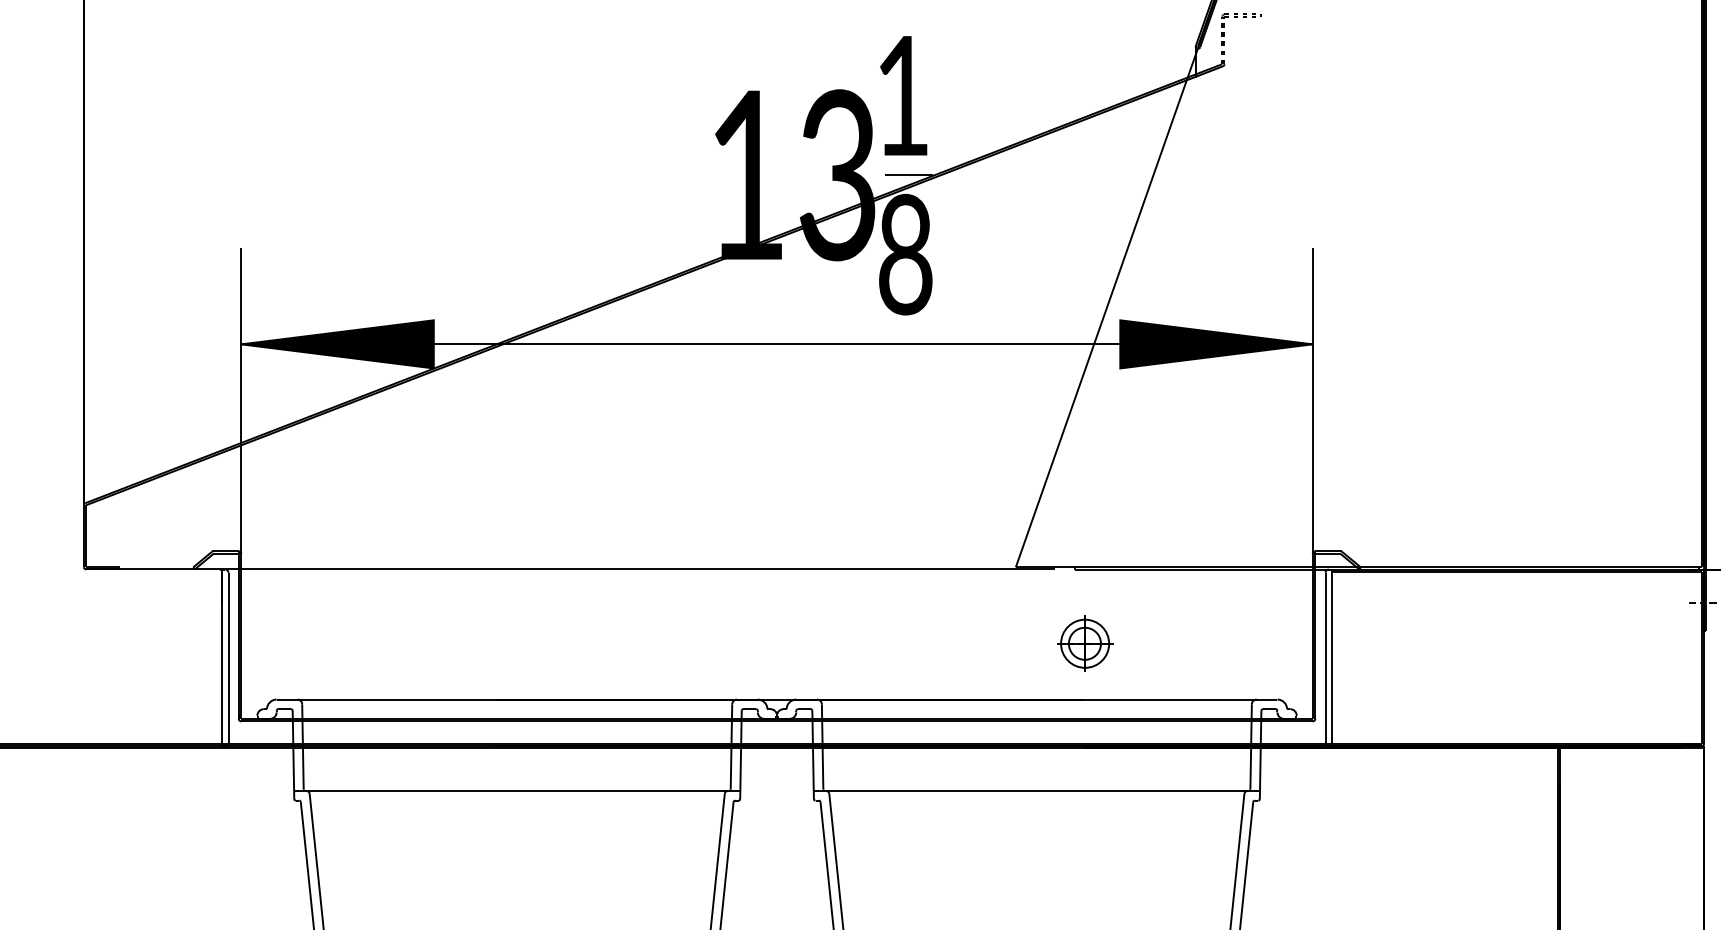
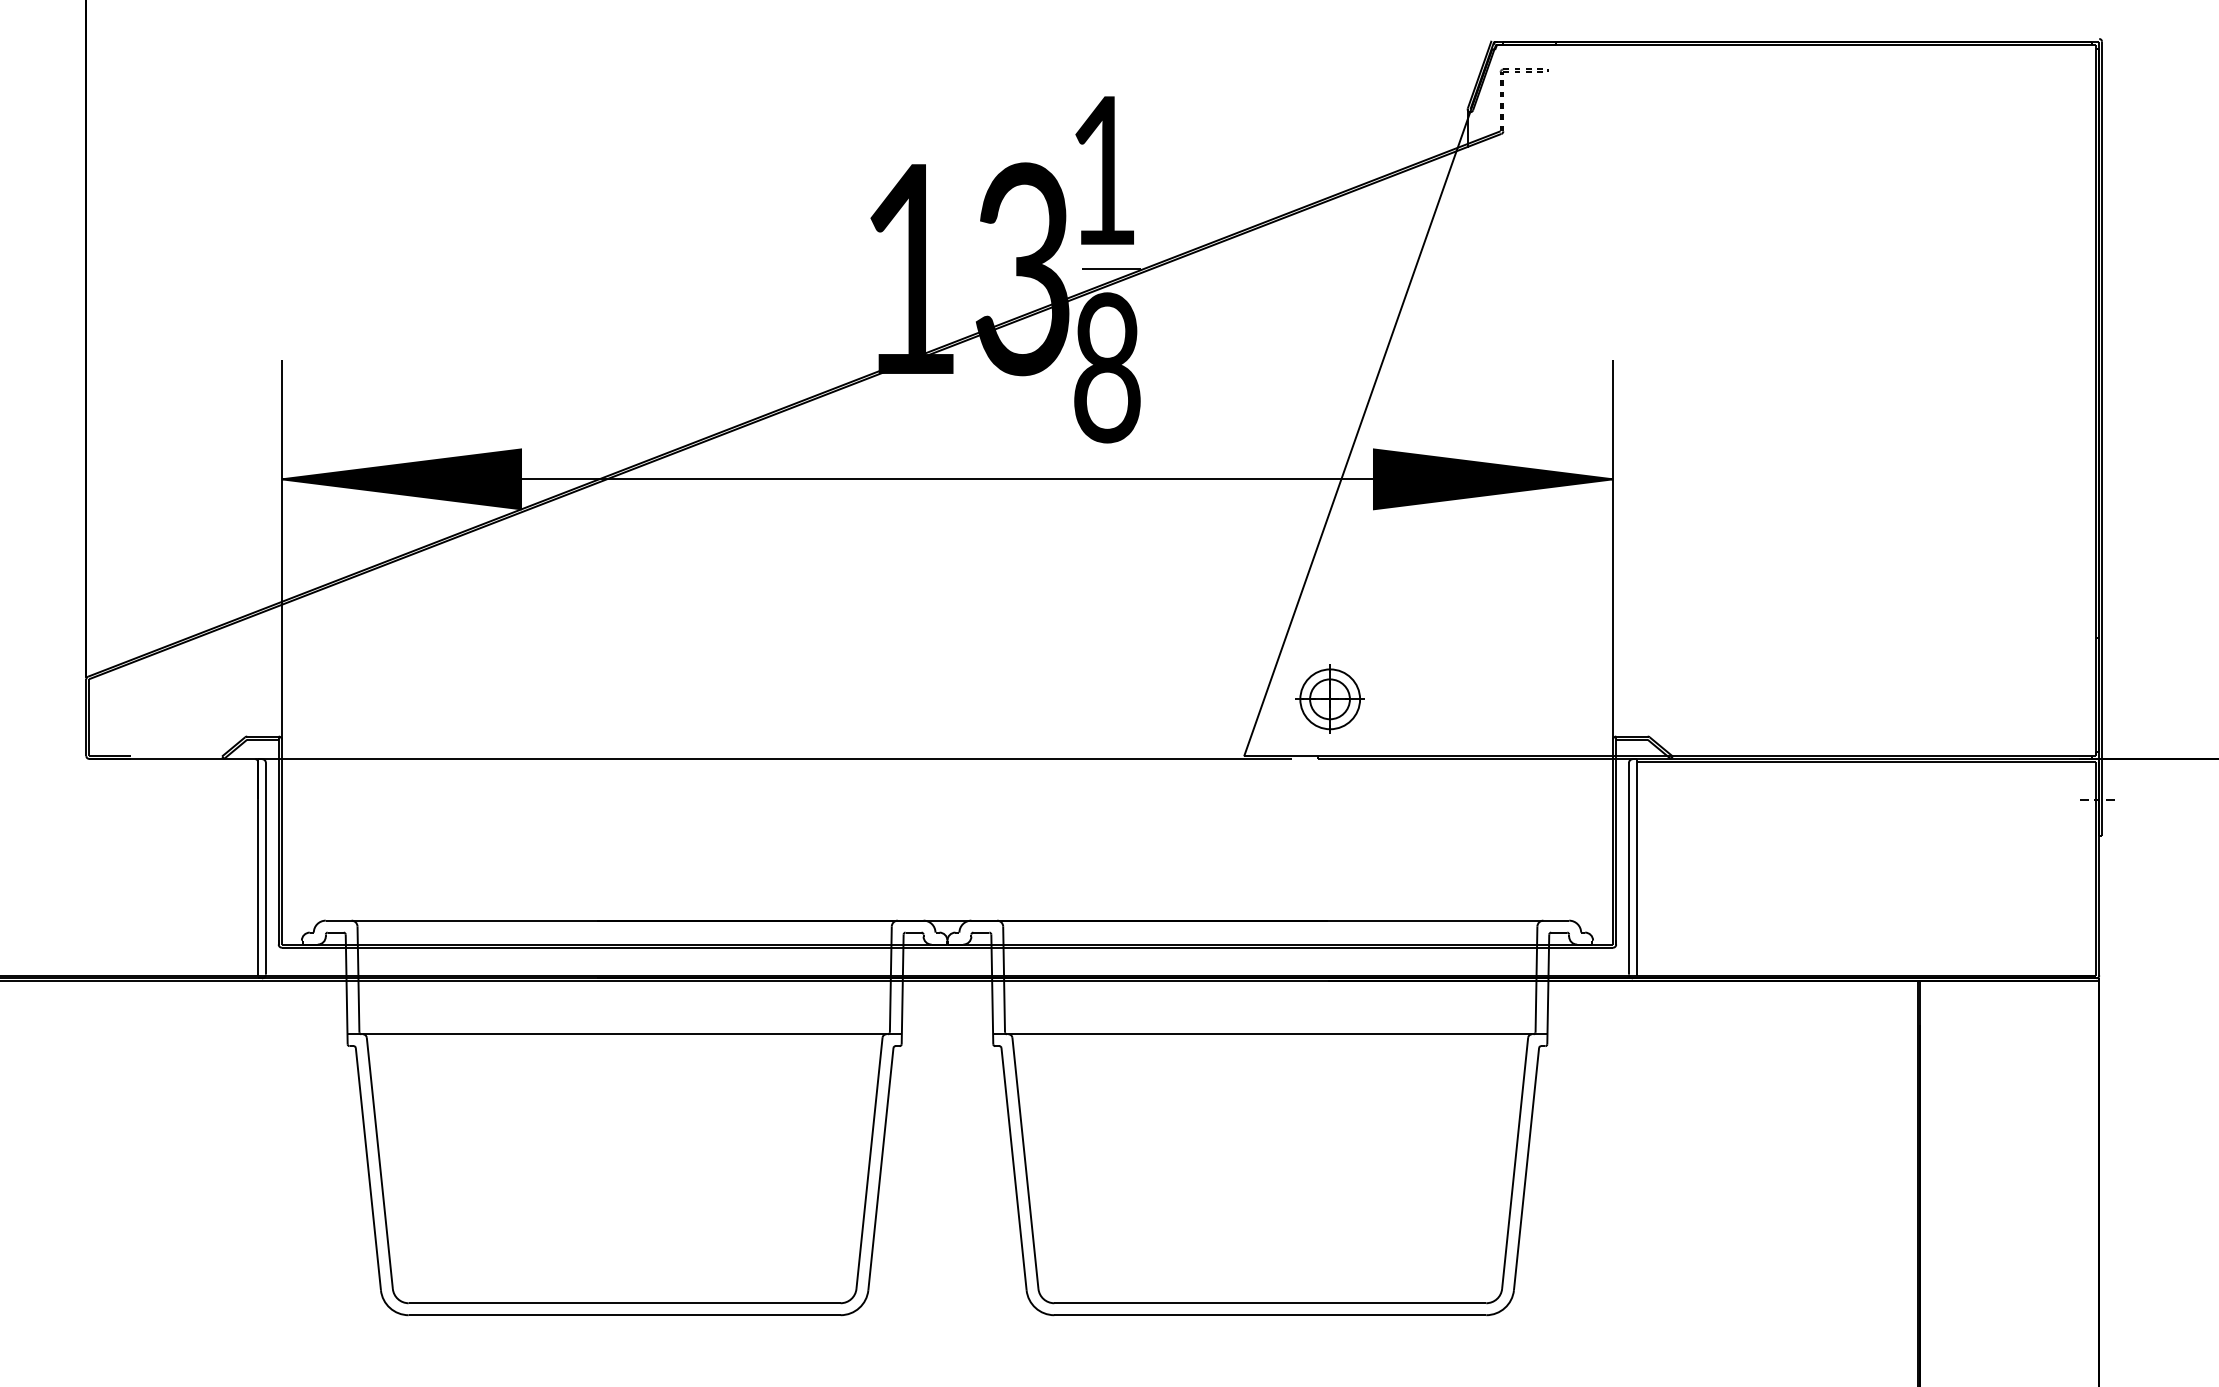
part: (1084, 643) -> (1329, 698), moved

